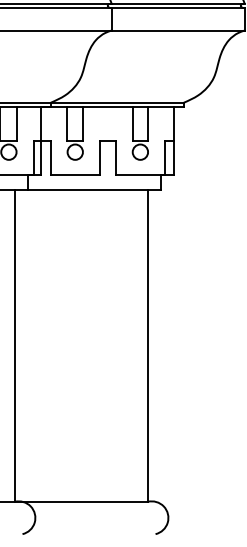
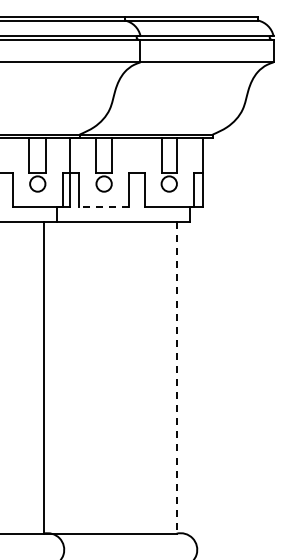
line: (75, 174) -> (104, 206), solid -> dashed
line: (147, 345) -> (176, 377), solid -> dashed

